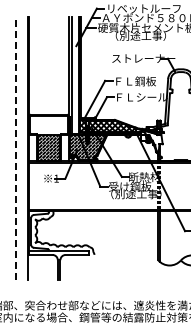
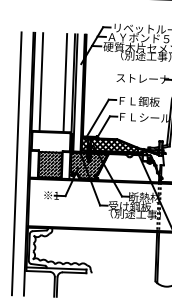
line: (37, 65) -> (41, 81), added
line: (61, 65) -> (65, 82), added
line: (15, 147) -> (16, 163), dashed -> solid

